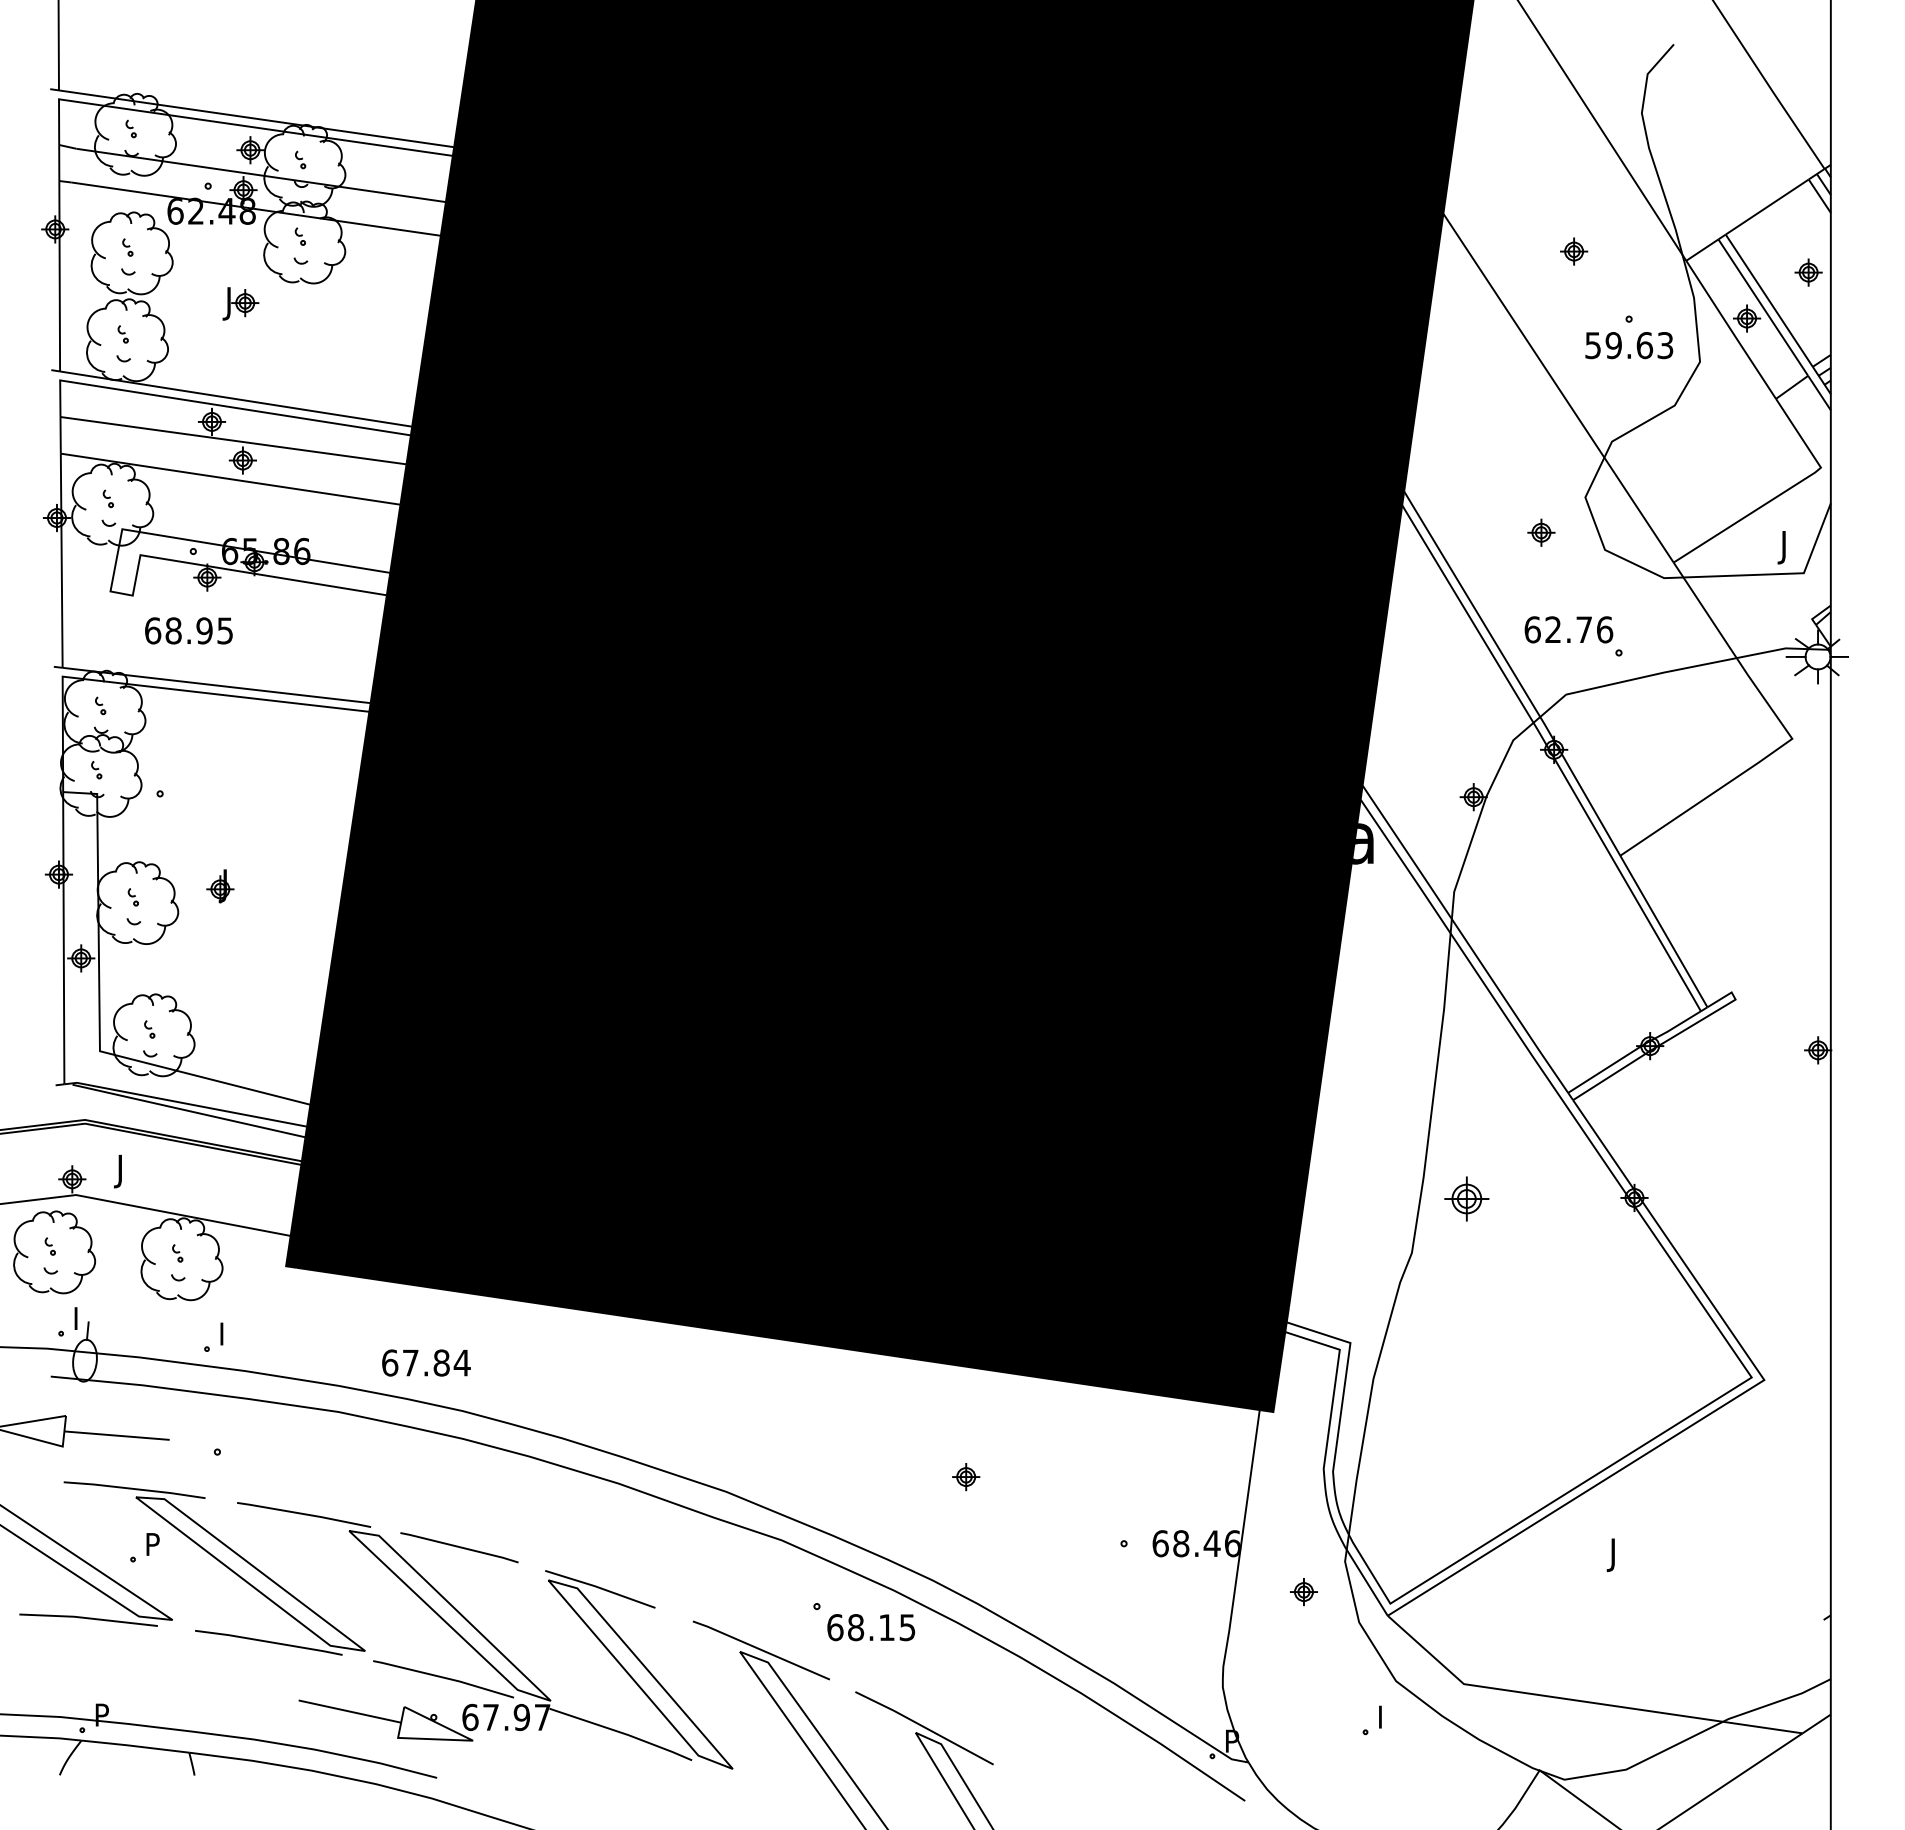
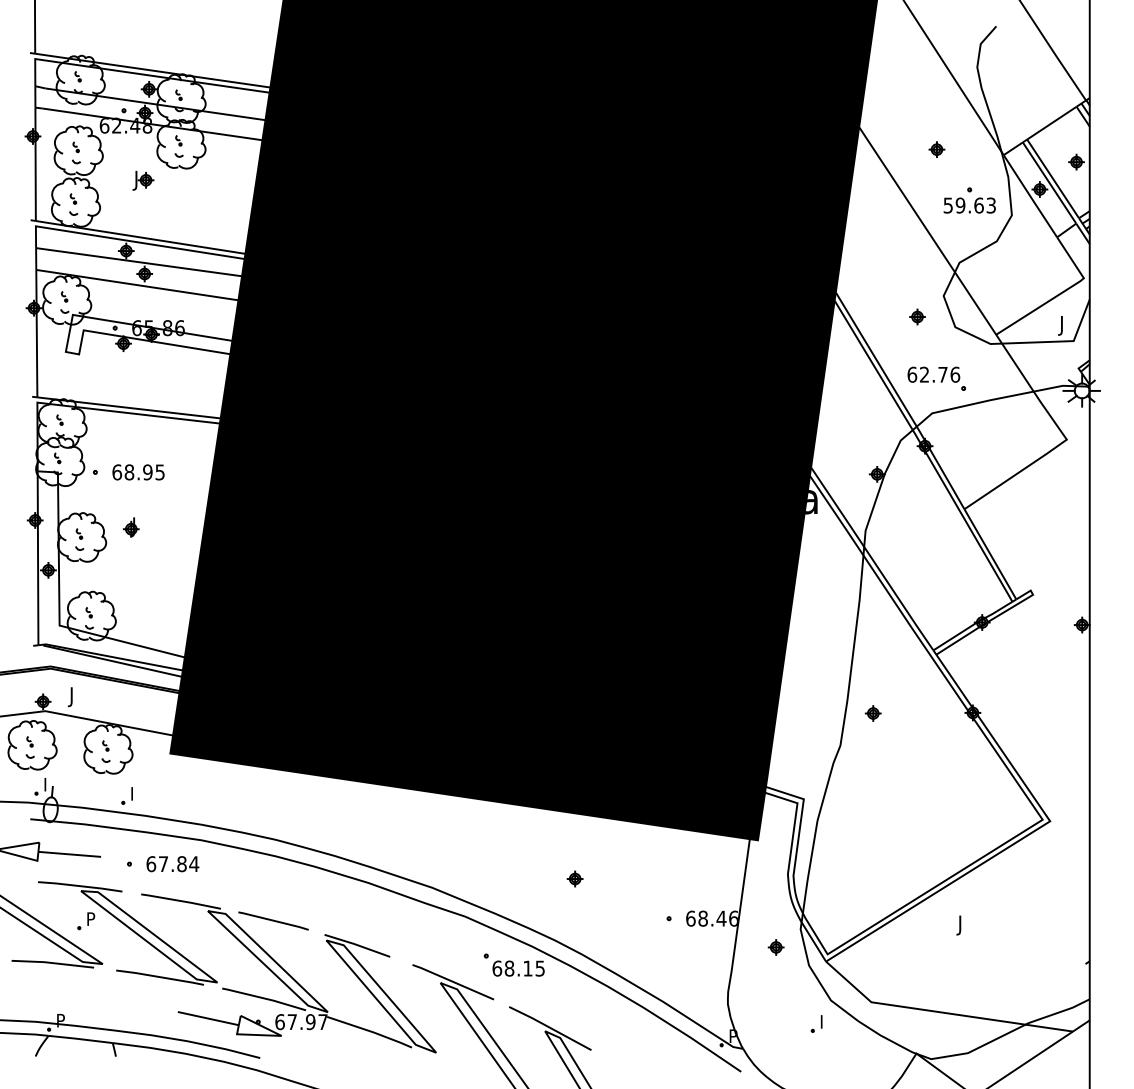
text: (188, 631) -> (138, 472), moved
part: (1467, 1198) -> (873, 713), size x0.62
text: (425, 1363) -> (172, 864), moved

